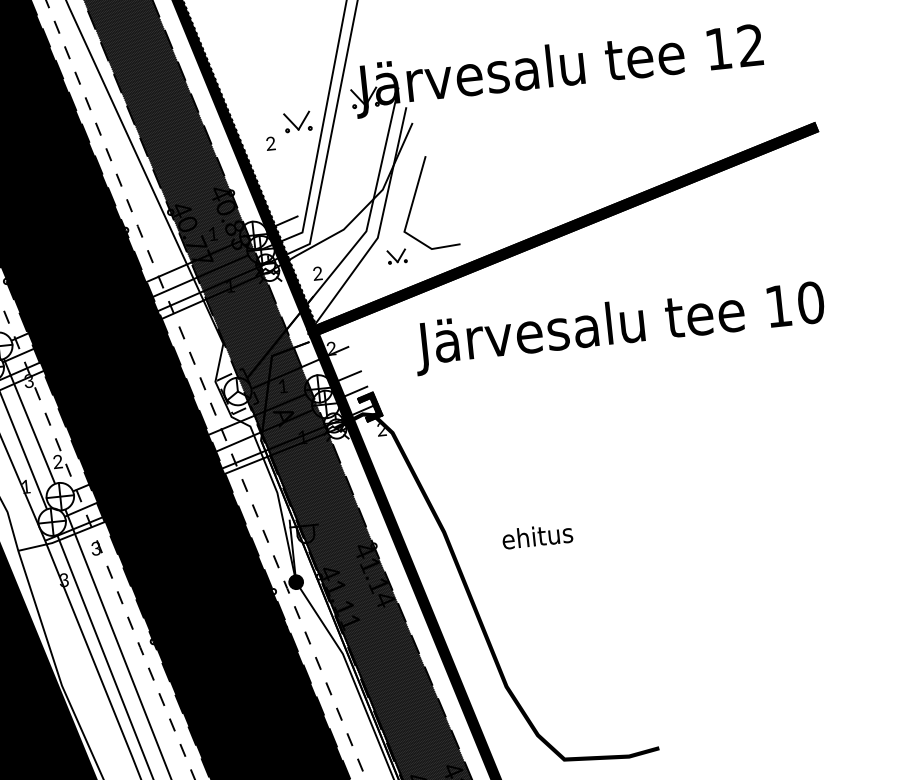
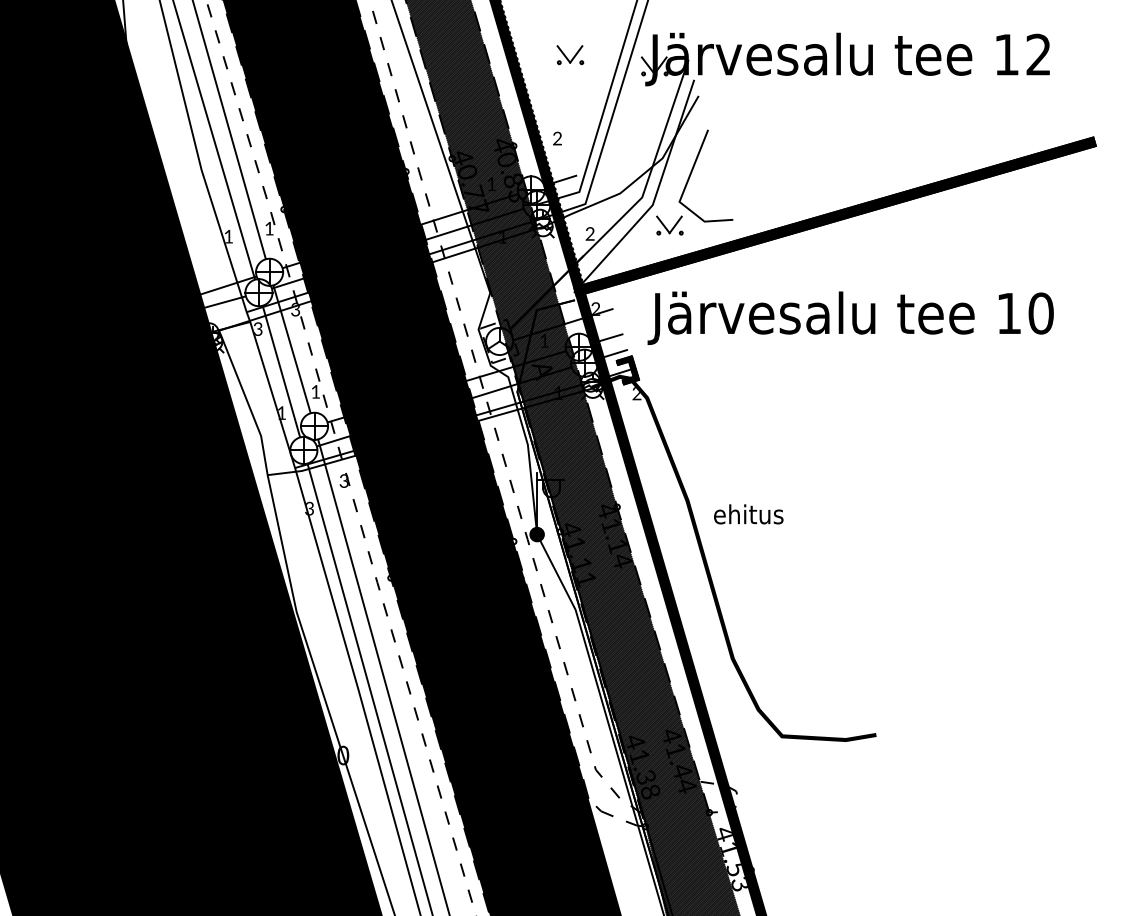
part: (298, 122) -> (570, 55), moved
text: (270, 143) -> (557, 138), moved
part: (396, 256) -> (669, 225), size x1.43
text: (619, 327) -> (850, 317), moved
text: (57, 461) -> (315, 391), 2 -> 1
text: (537, 536) -> (748, 514), moved

